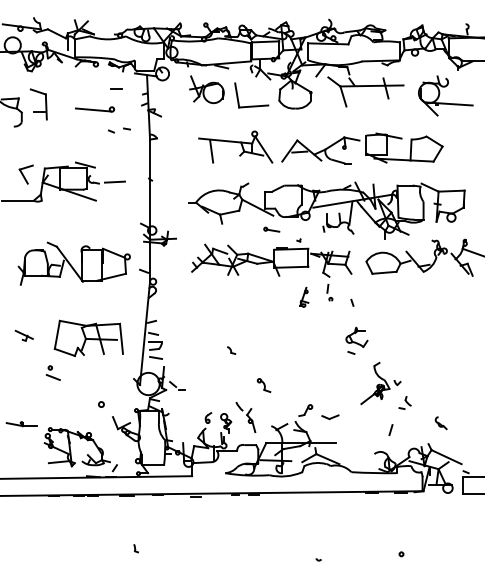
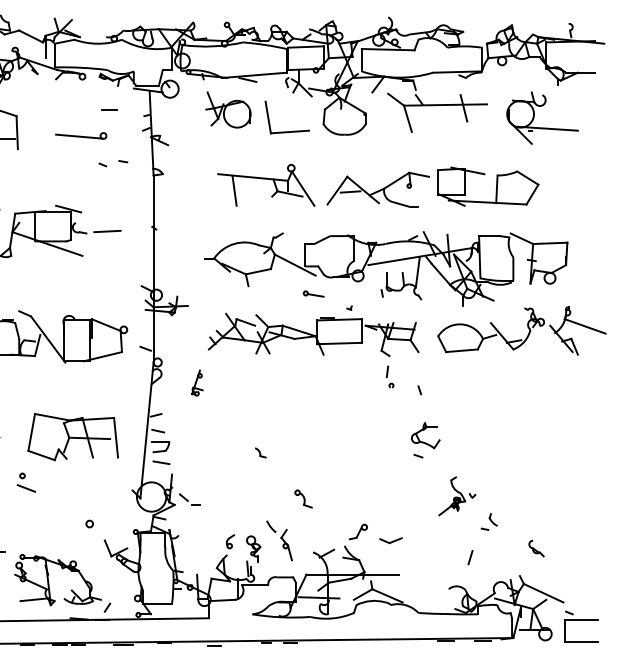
part: (304, 296) -> (197, 381), moved
part: (380, 383) -> (456, 496), size x0.7

